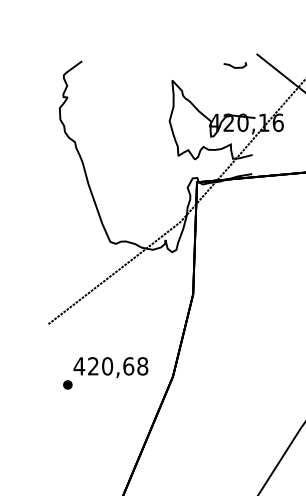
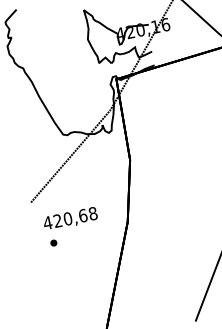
text: (110, 367) -> (70, 219), moved

